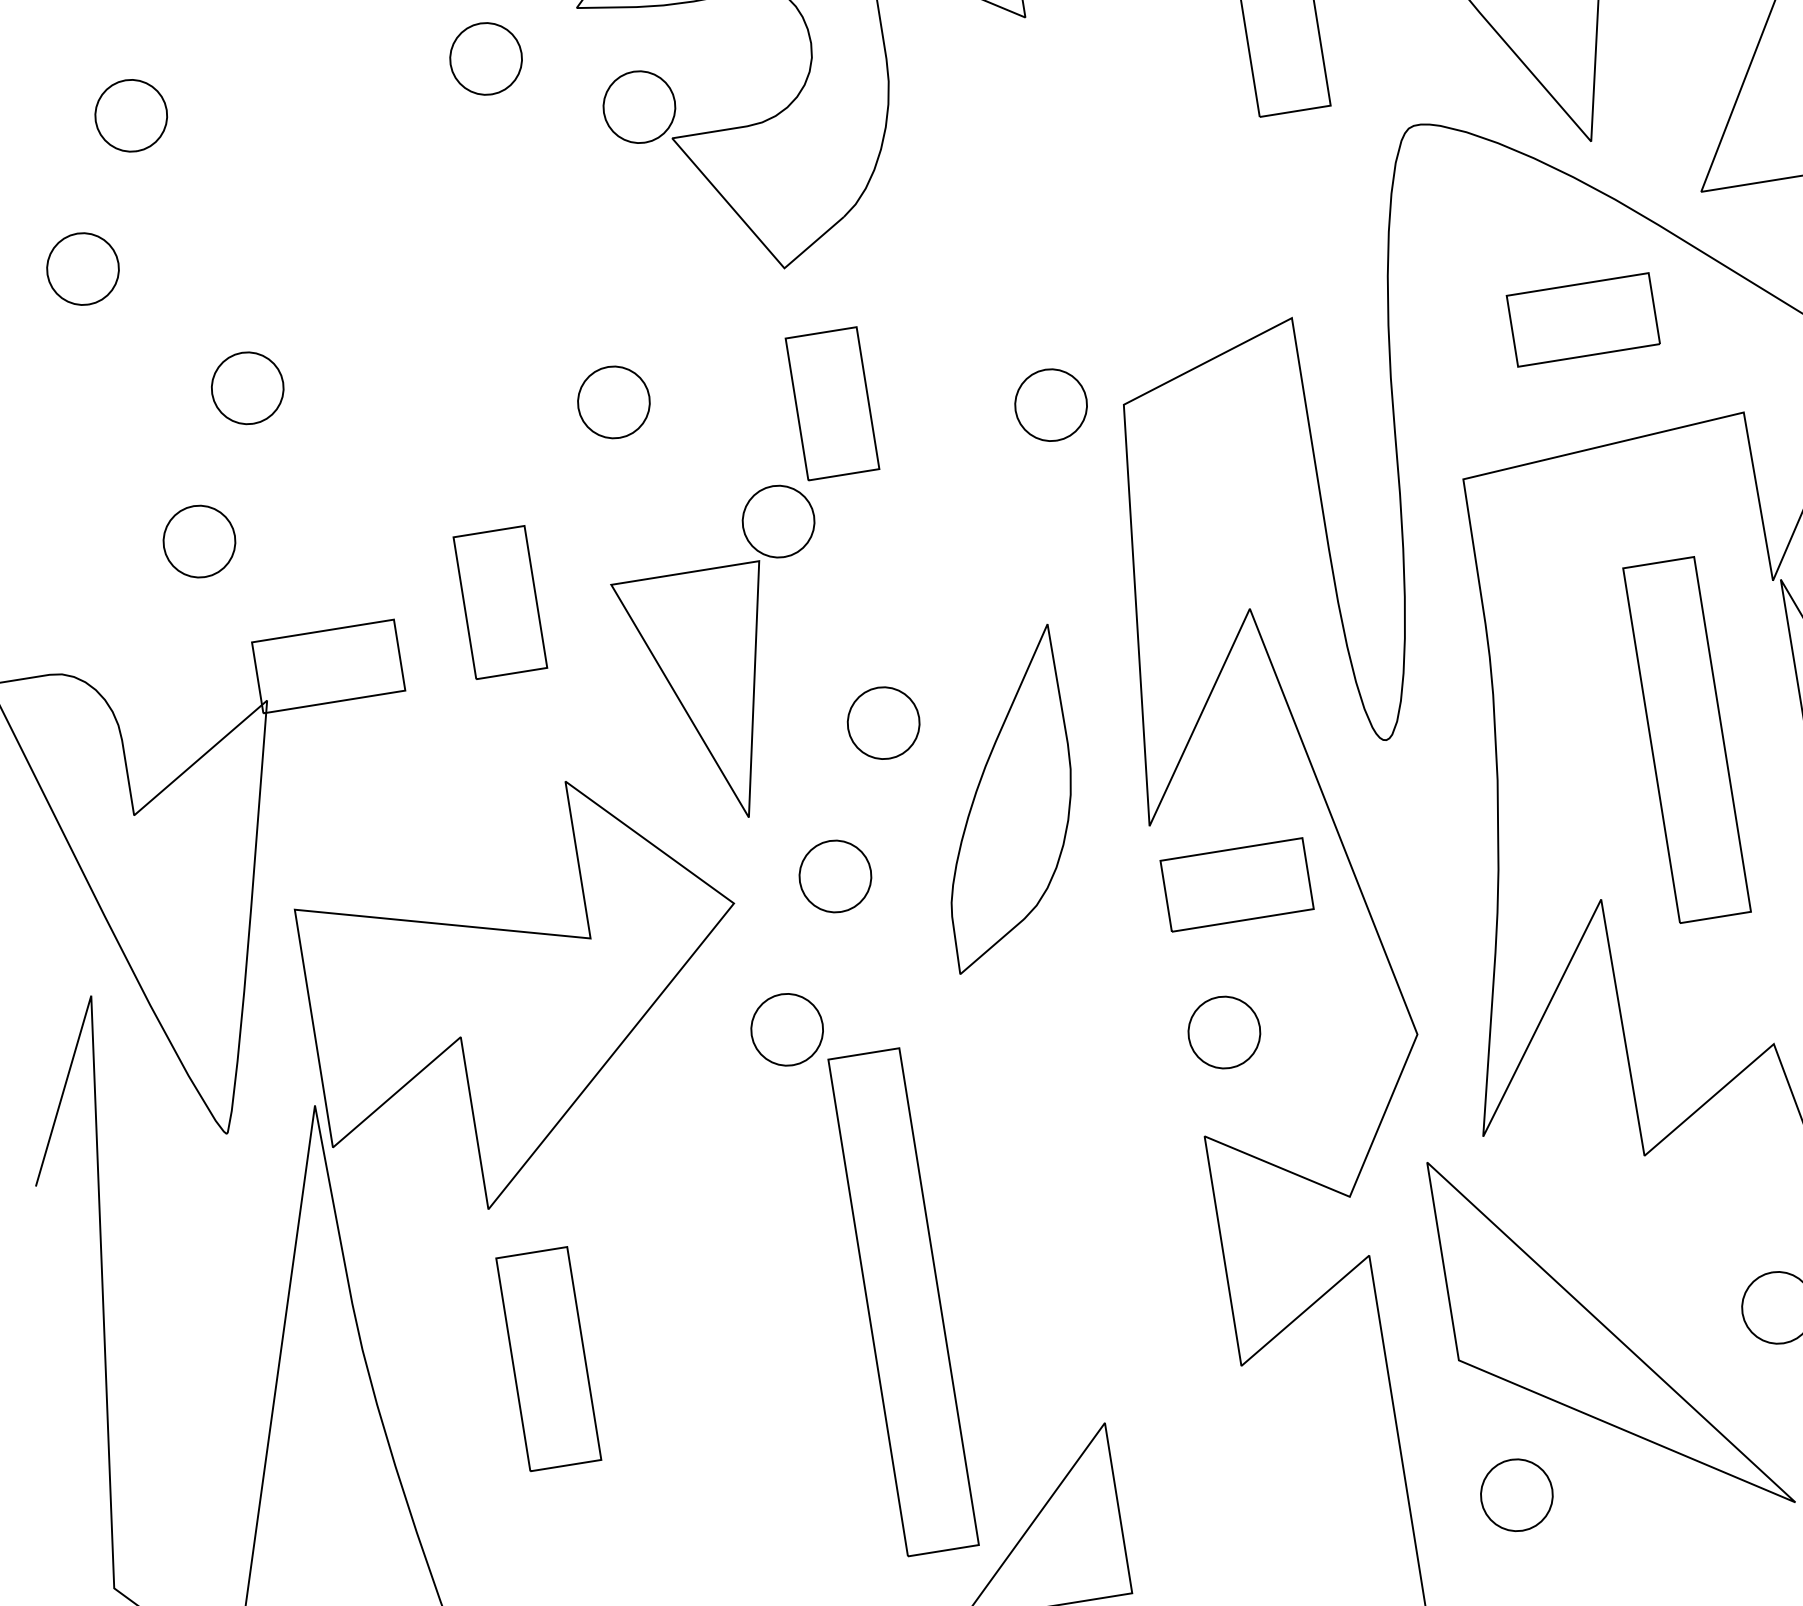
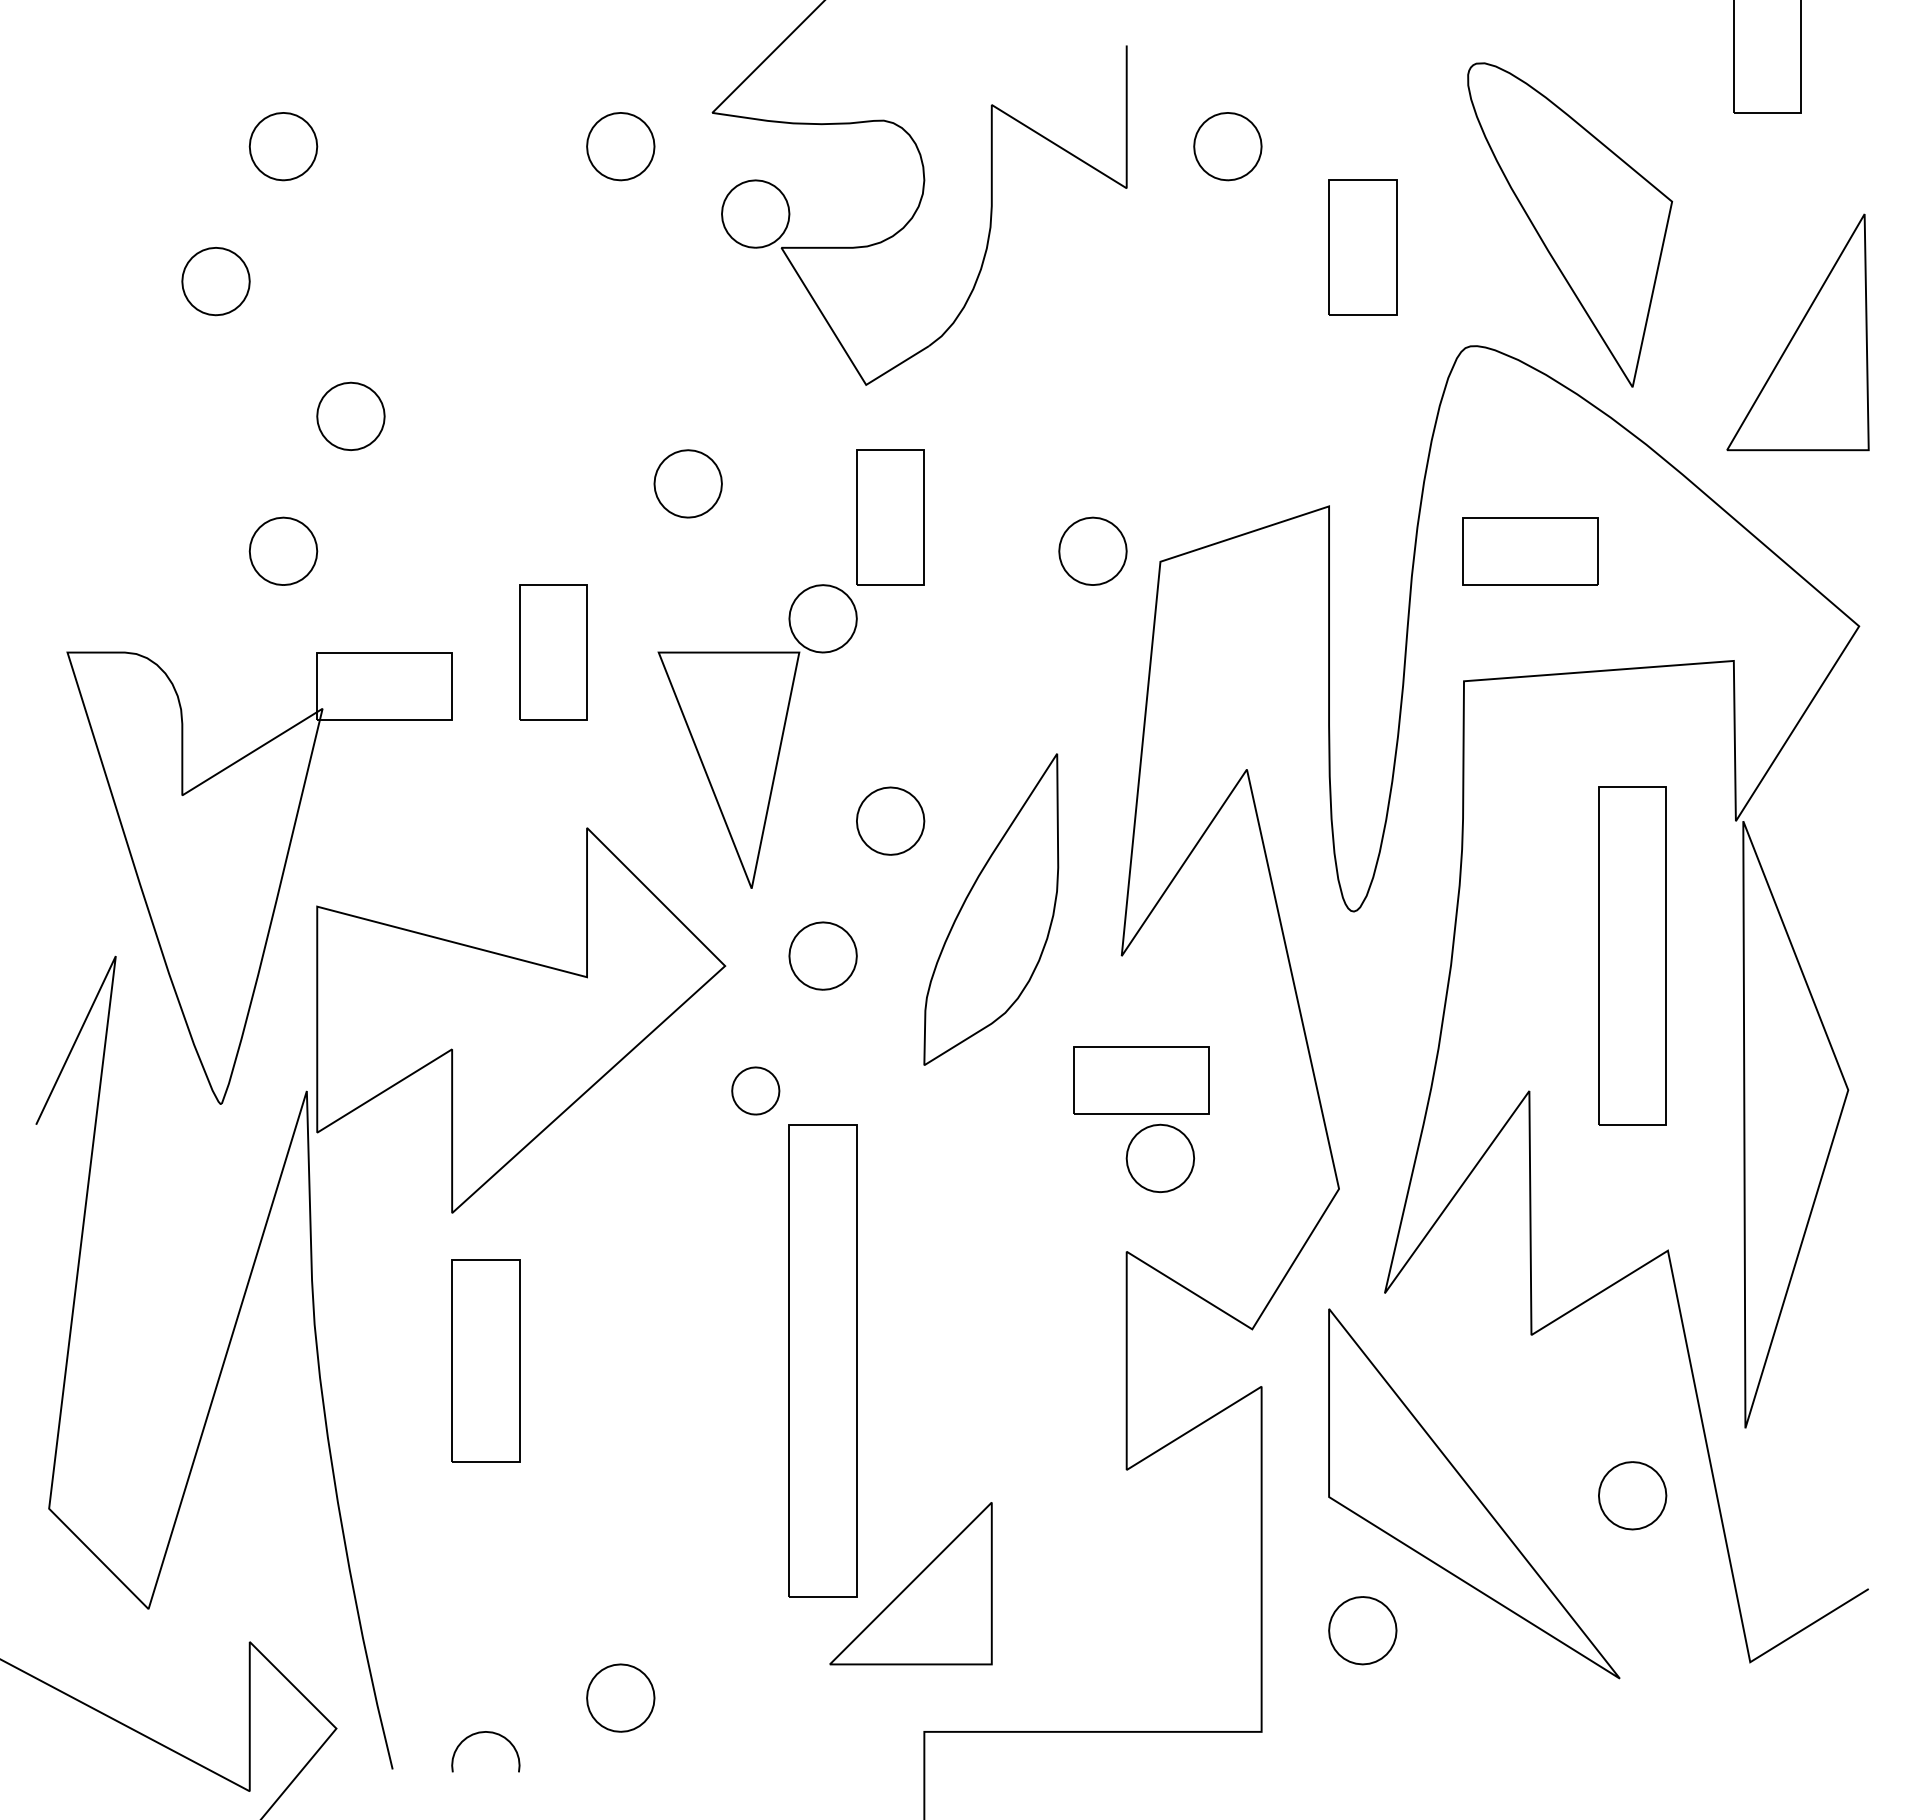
part: (1582, 320) -> (1530, 551), moved
part: (1237, 884) -> (1141, 1080), moved
part: (786, 1029) -> (755, 1090), size x0.7

